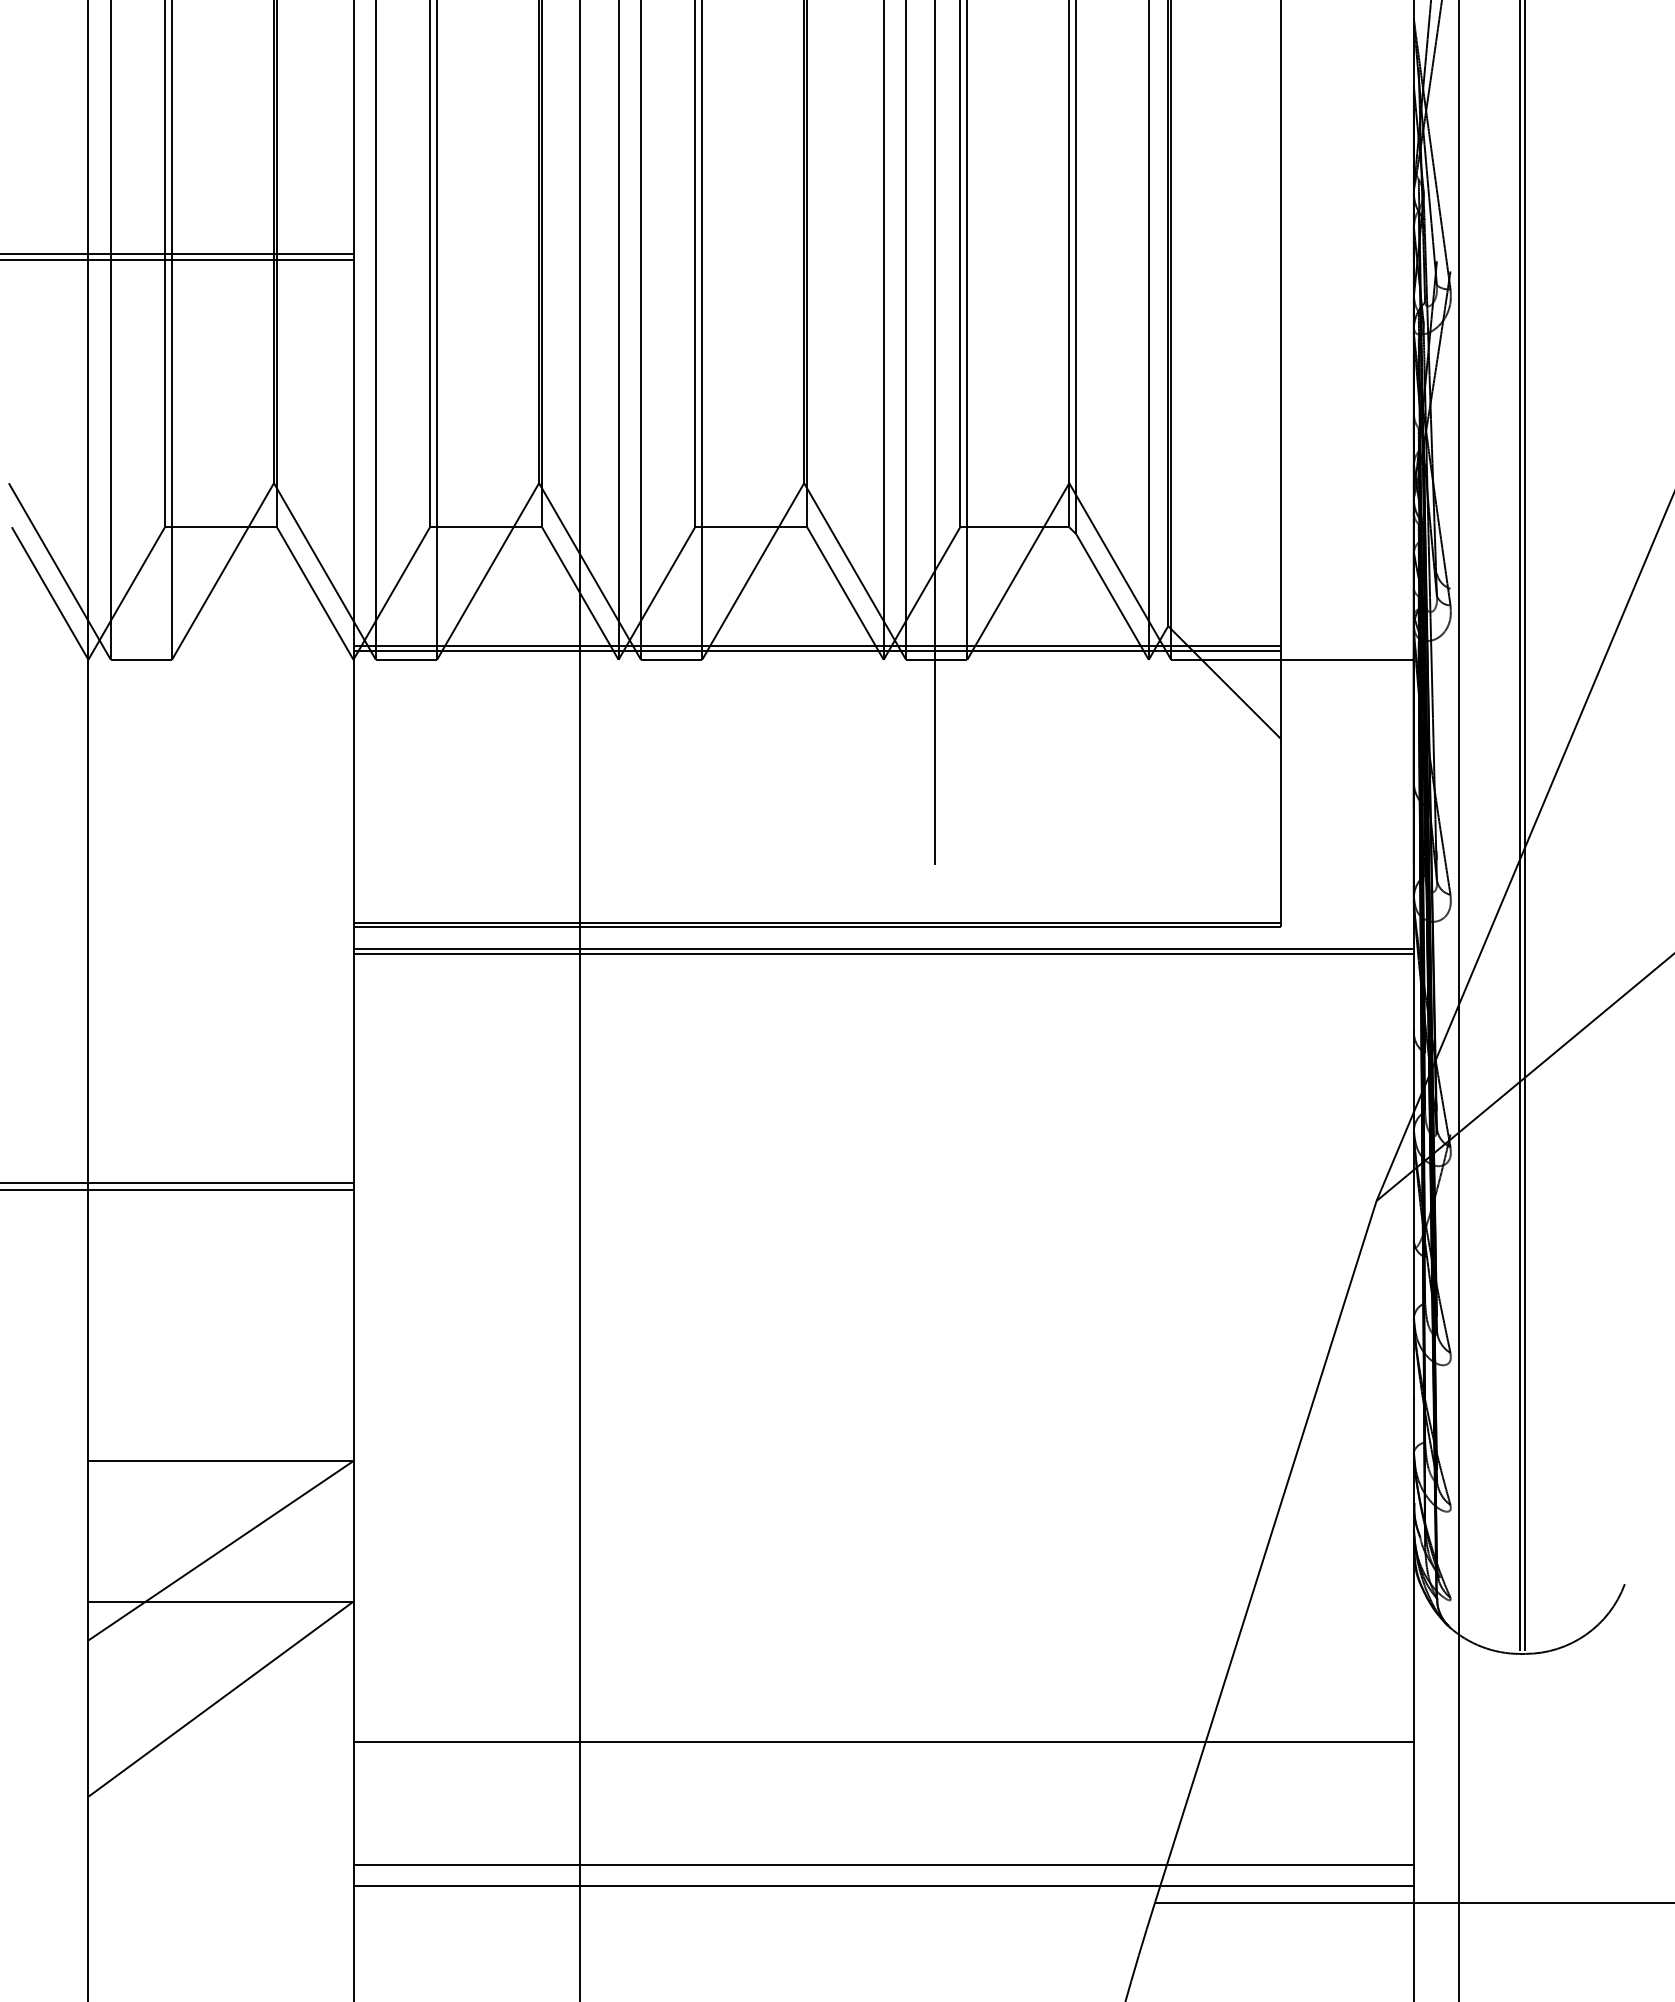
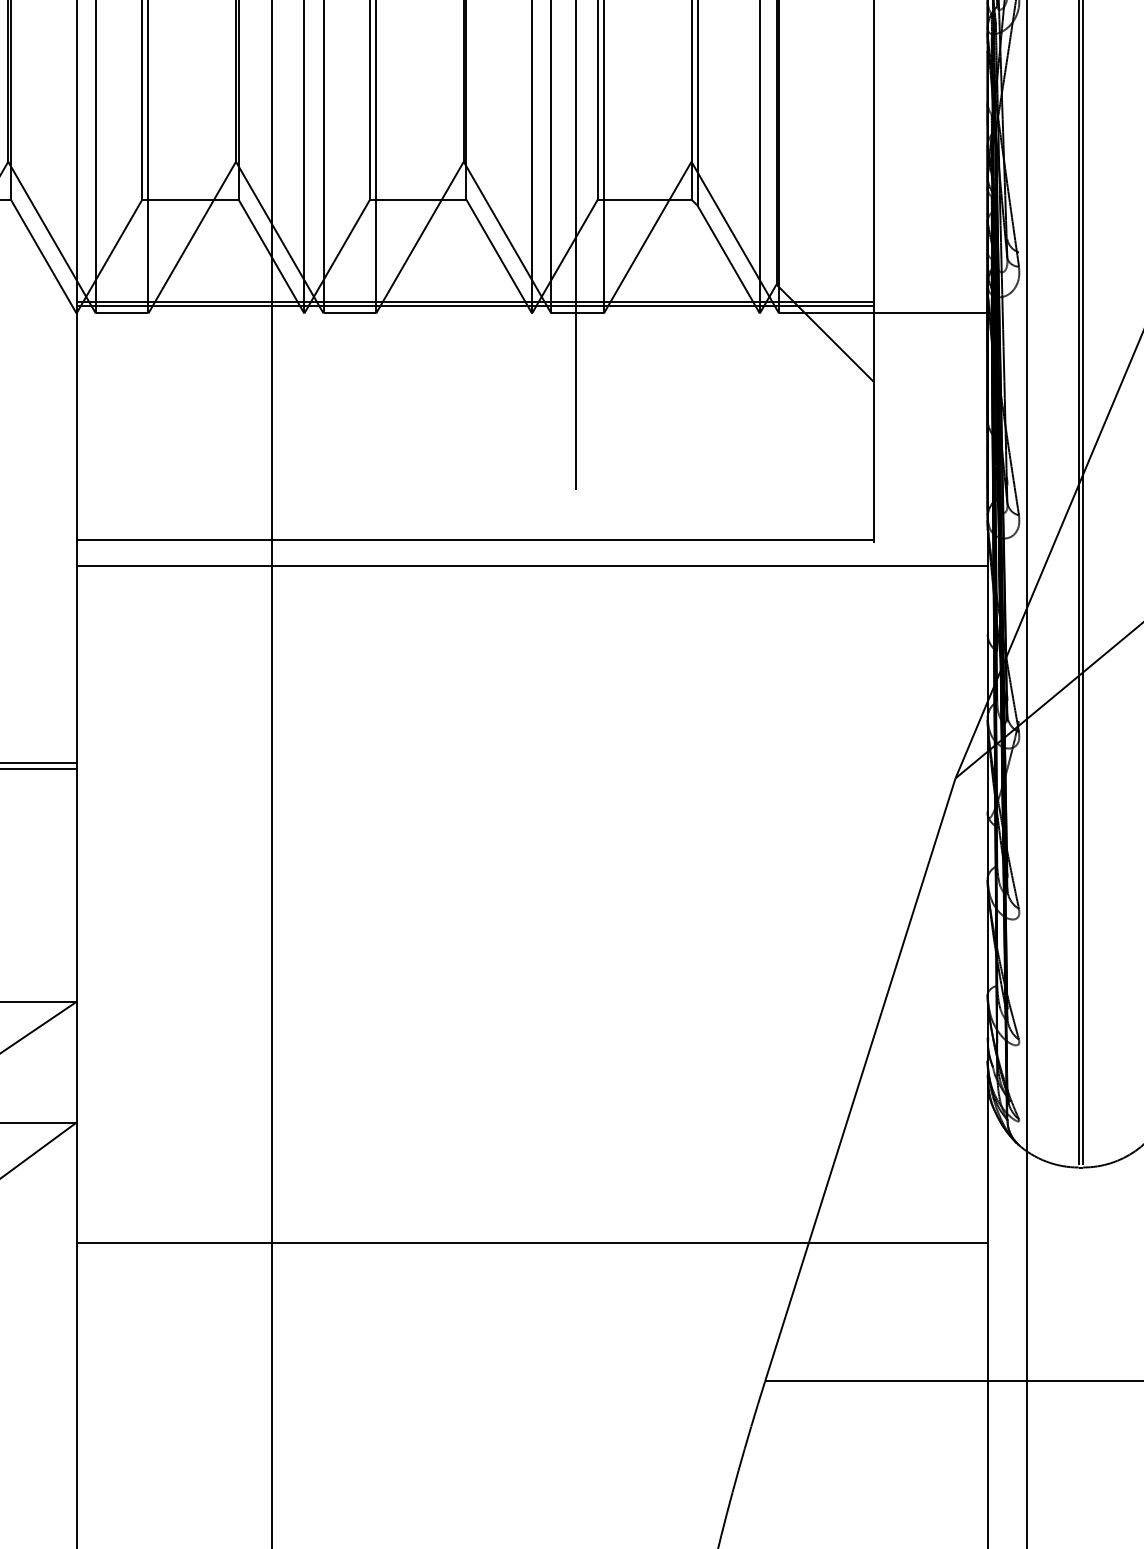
line: (817, 926) -> (475, 542), removed
line: (883, 948) -> (531, 561), removed
line: (883, 1864) -> (531, 1348), removed
line: (883, 1885) -> (531, 1366), removed

